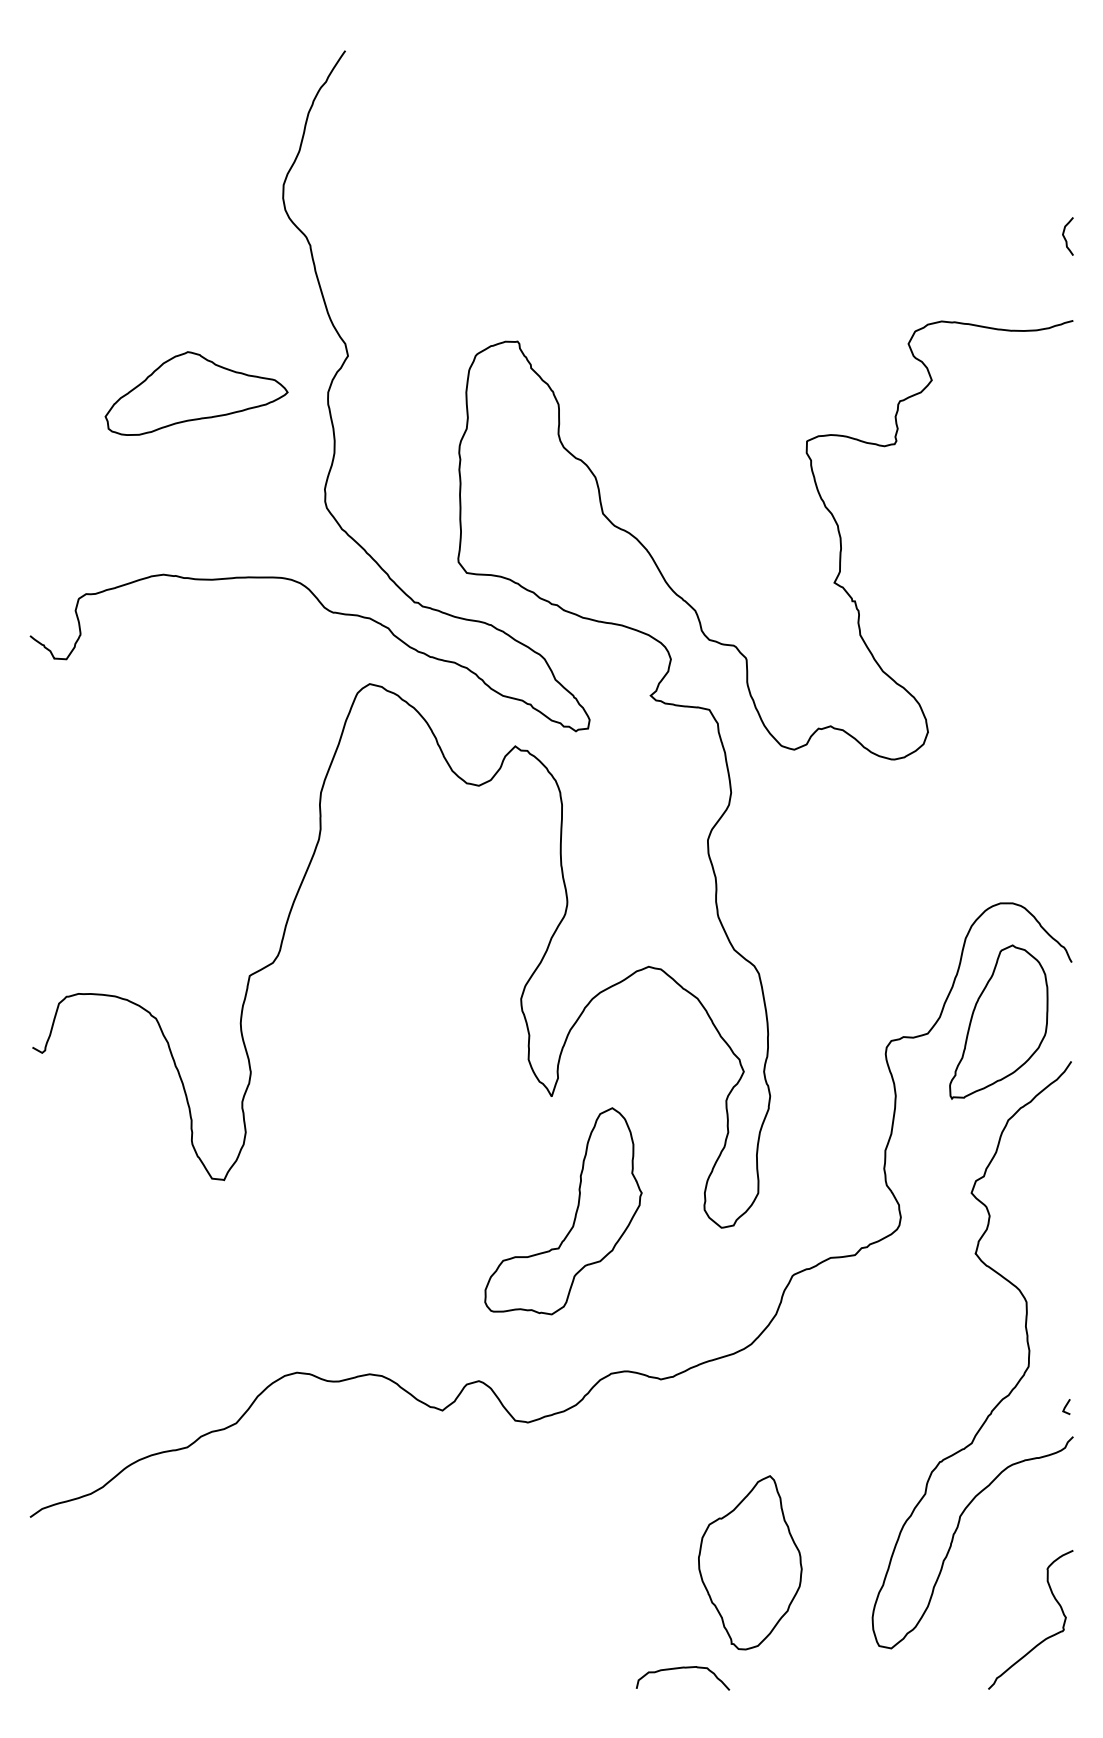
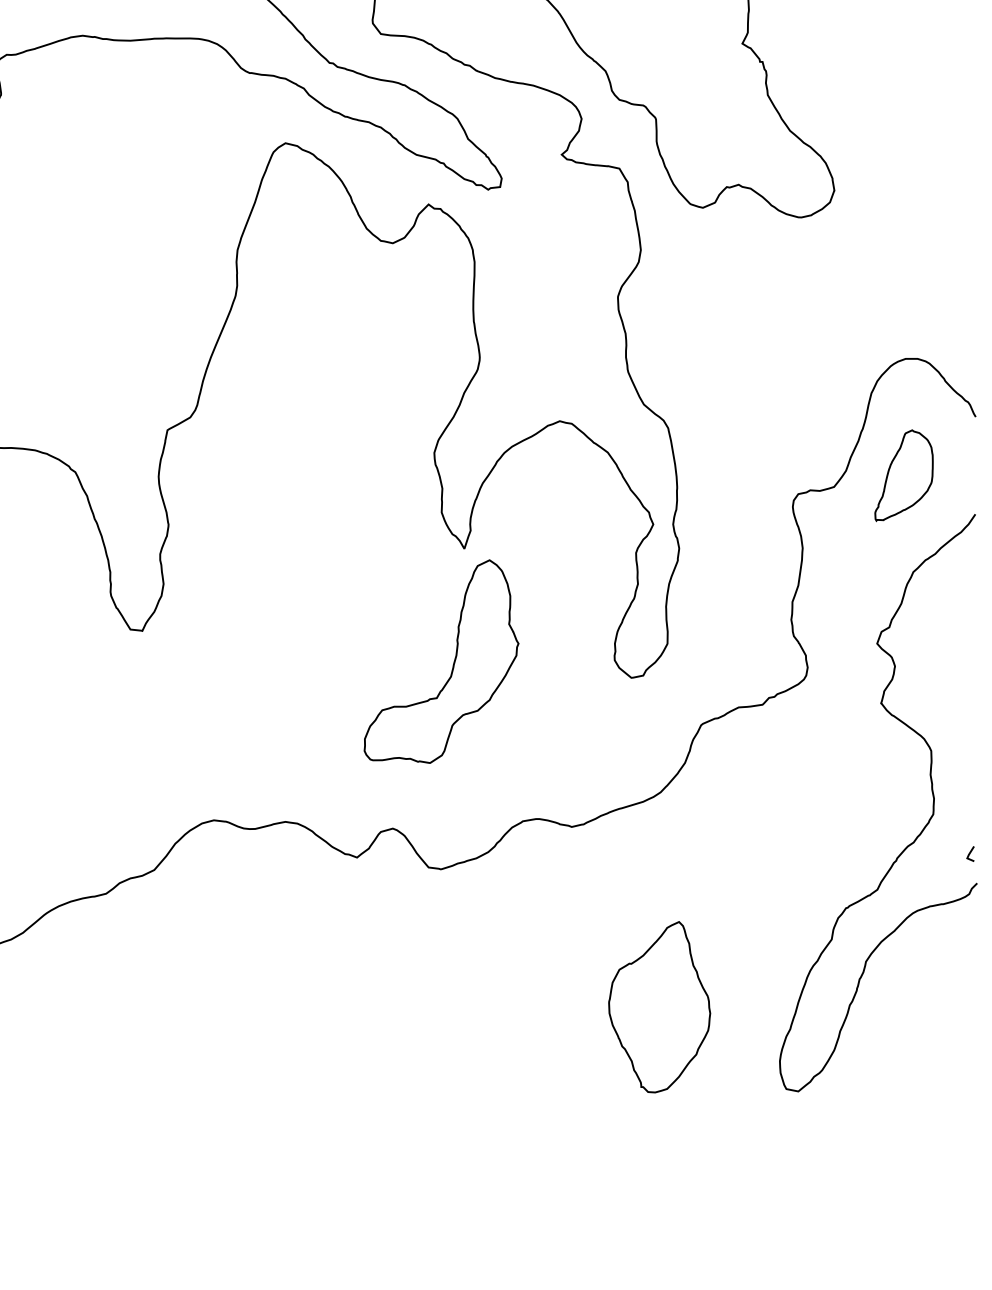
part: (998, 1021) -> (903, 475), size x0.6
part: (574, 1215) -> (452, 665), moved
curve: (1043, 1639) -> (947, 1082), removed
curve: (682, 1668) -> (592, 1111), removed

